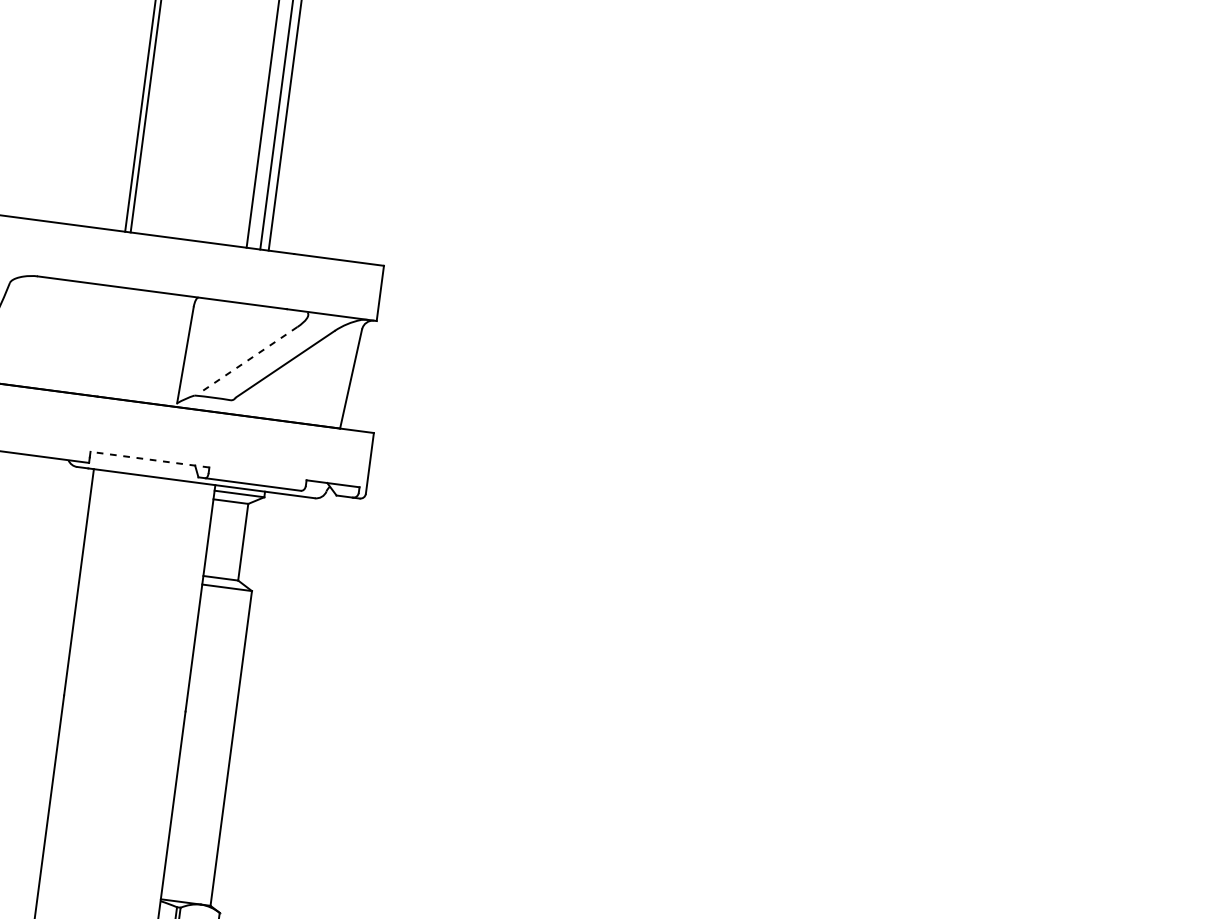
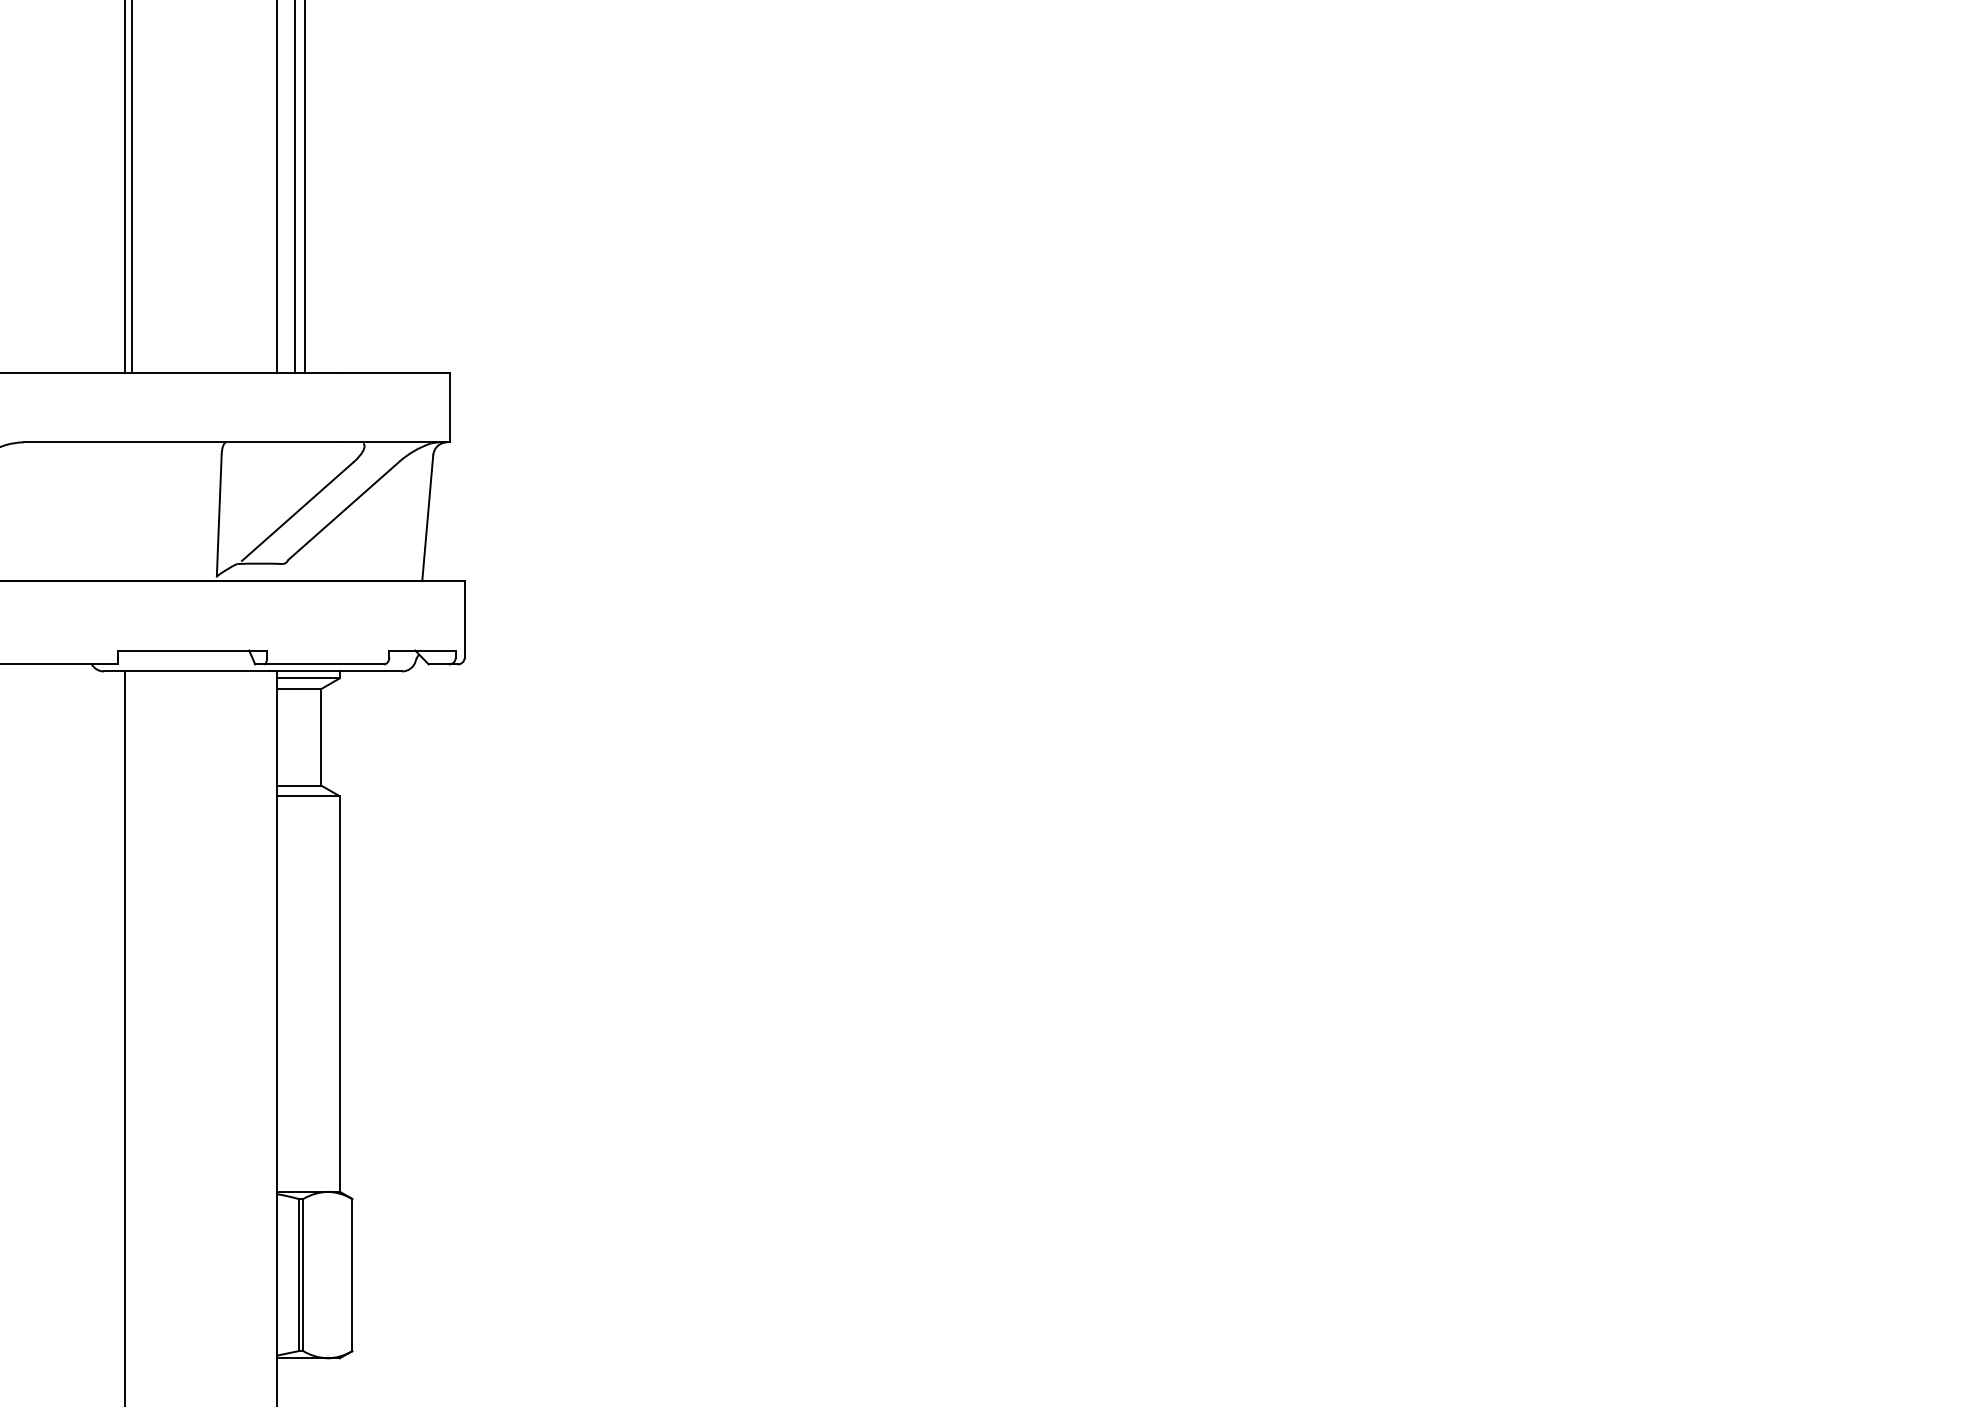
line: (248, 360) -> (297, 512), dashed -> solid
line: (150, 459) -> (192, 650), dashed -> solid

